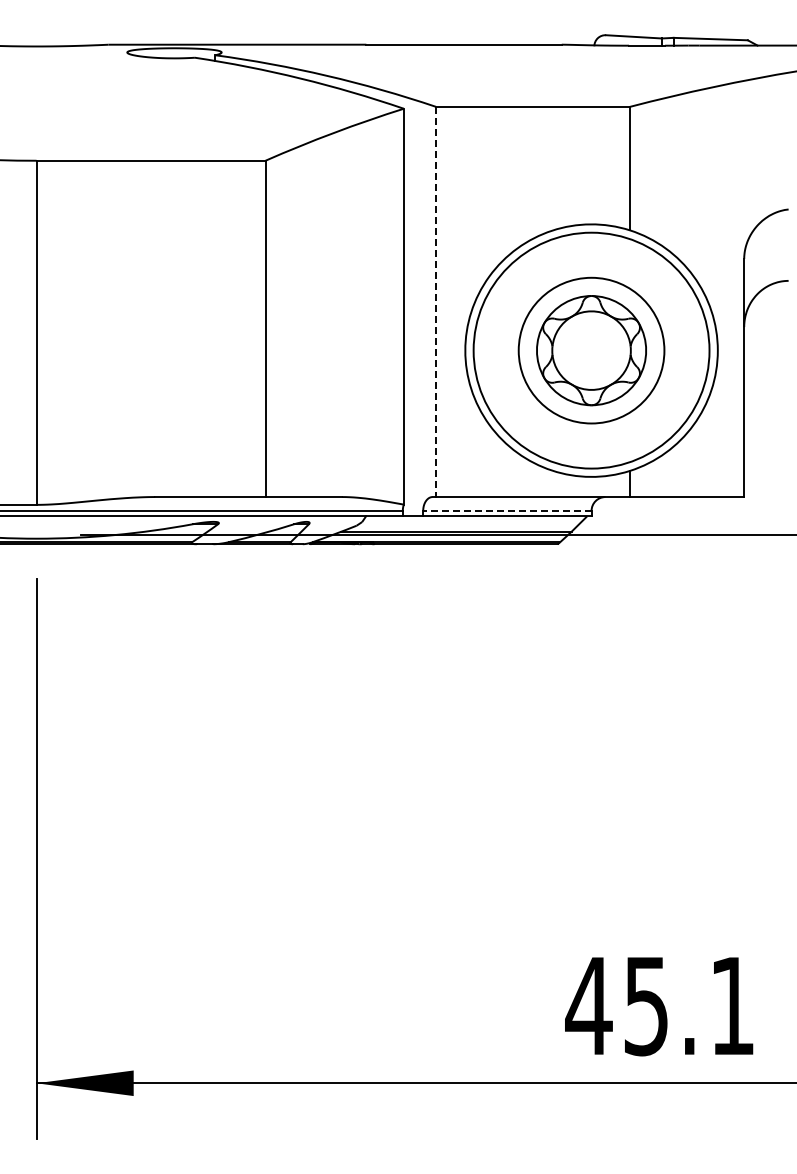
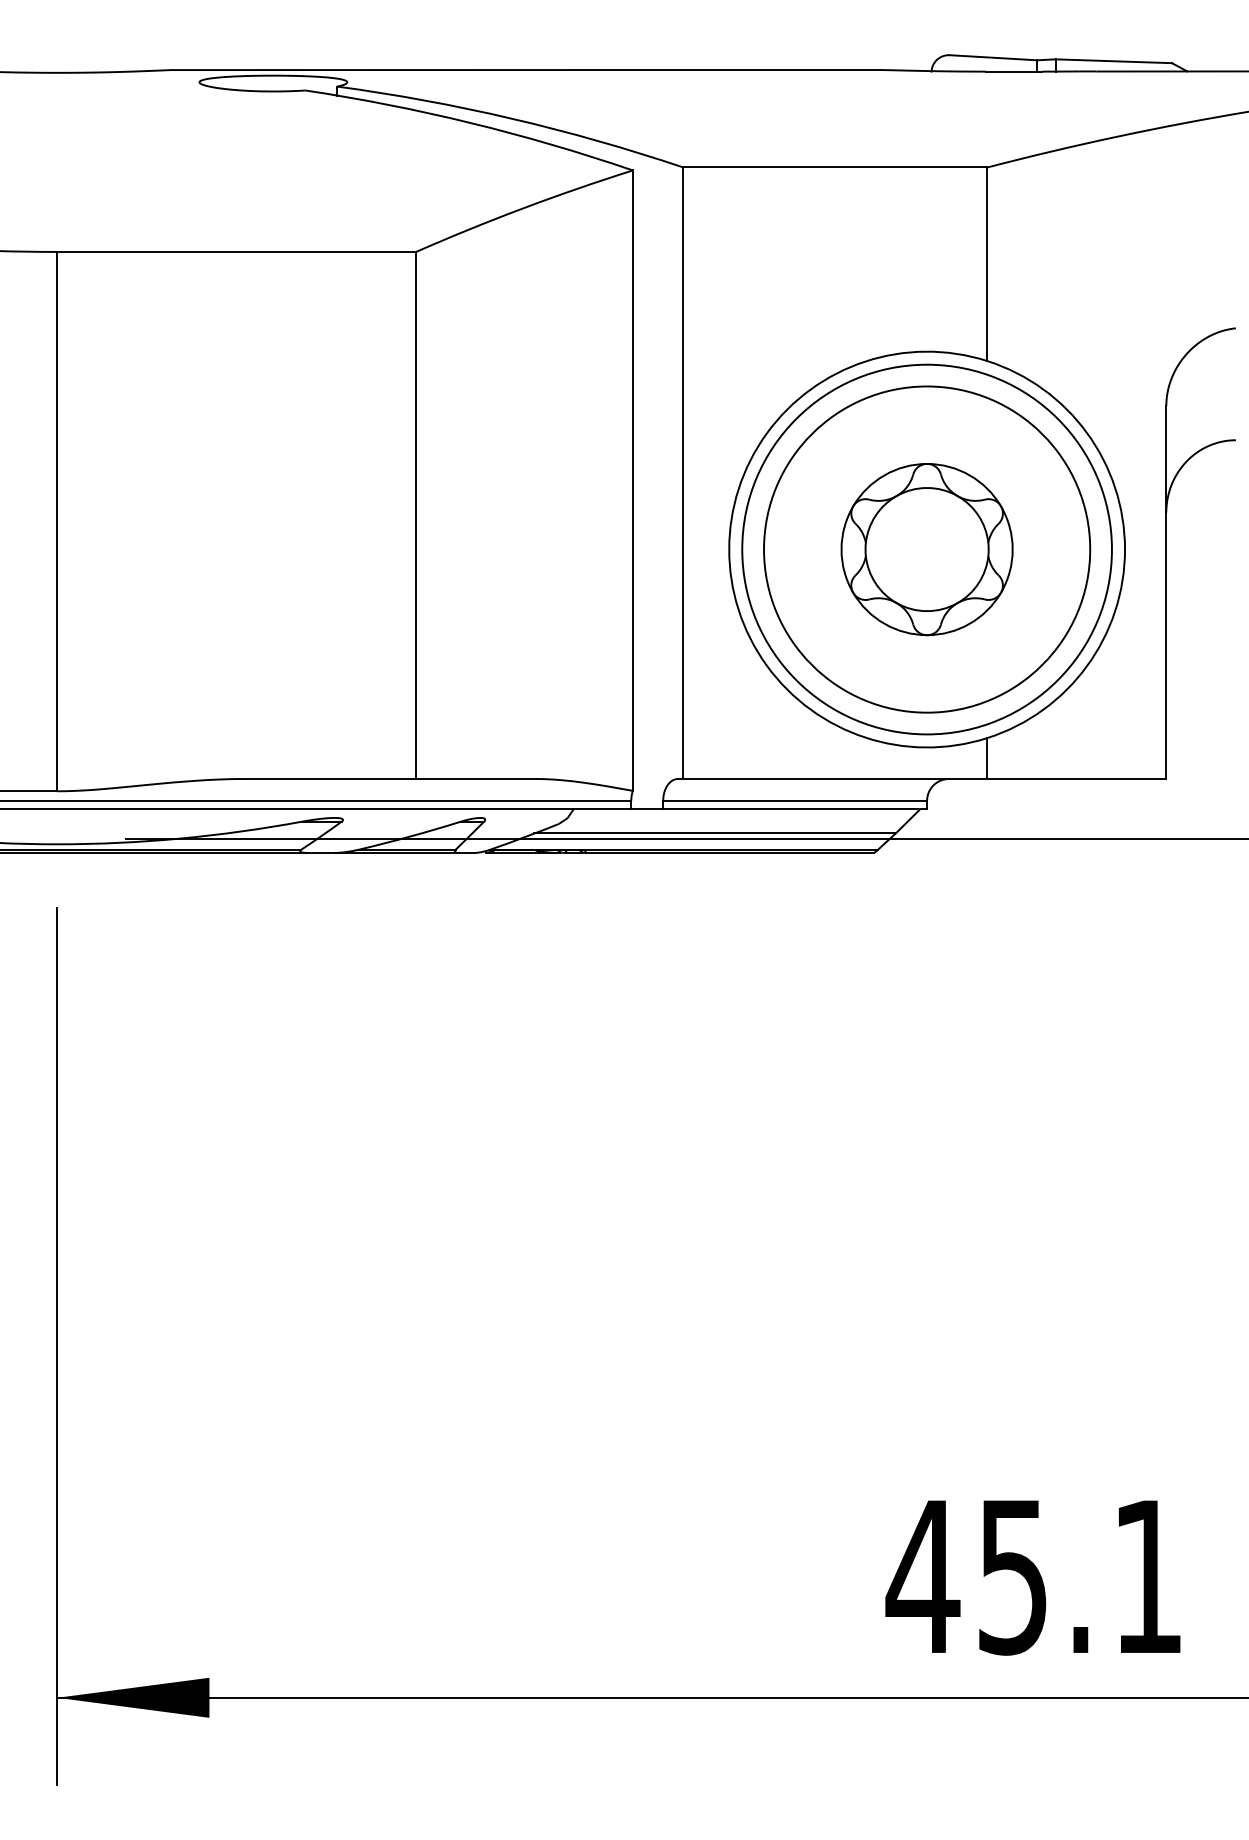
line: (436, 302) -> (684, 474), dashed -> solid
circle: (591, 350) -> (926, 549), size x1.43
line: (506, 510) -> (793, 800), dashed -> solid

